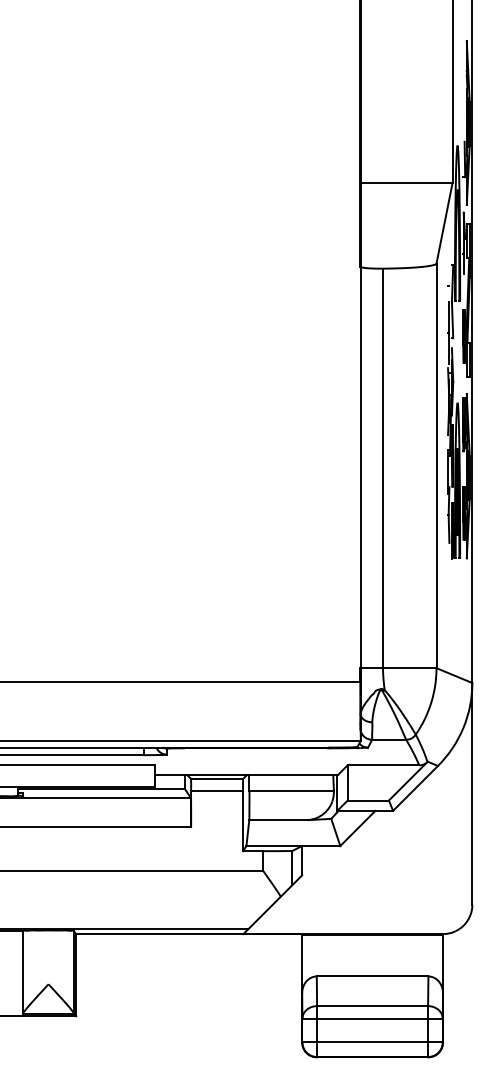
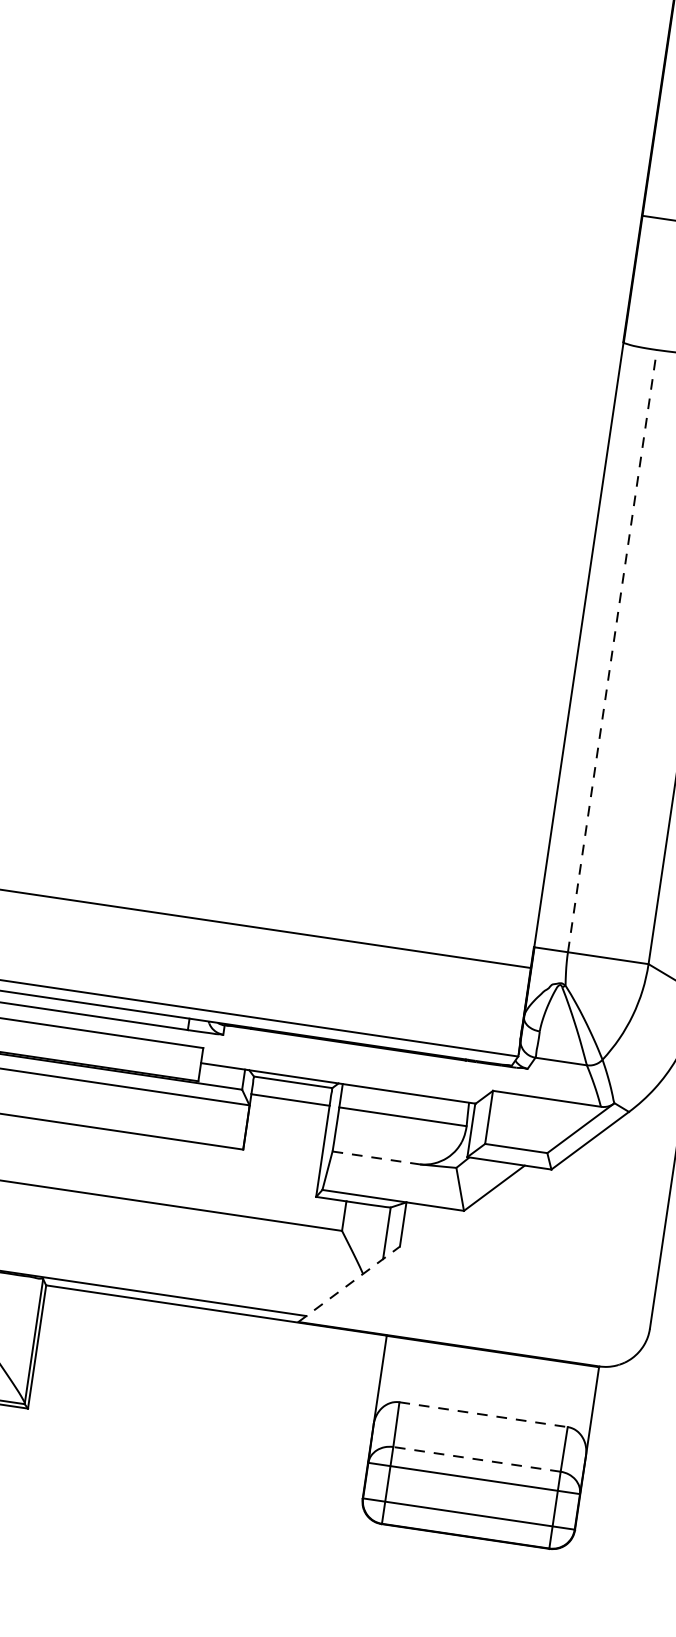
line: (383, 468) -> (613, 651), solid -> dashed
line: (278, 820) -> (376, 1158), solid -> dashed
line: (273, 904) -> (350, 1284), solid -> dashed
line: (372, 976) -> (483, 1414), solid -> dashed
line: (372, 1006) -> (476, 1459), solid -> dashed

